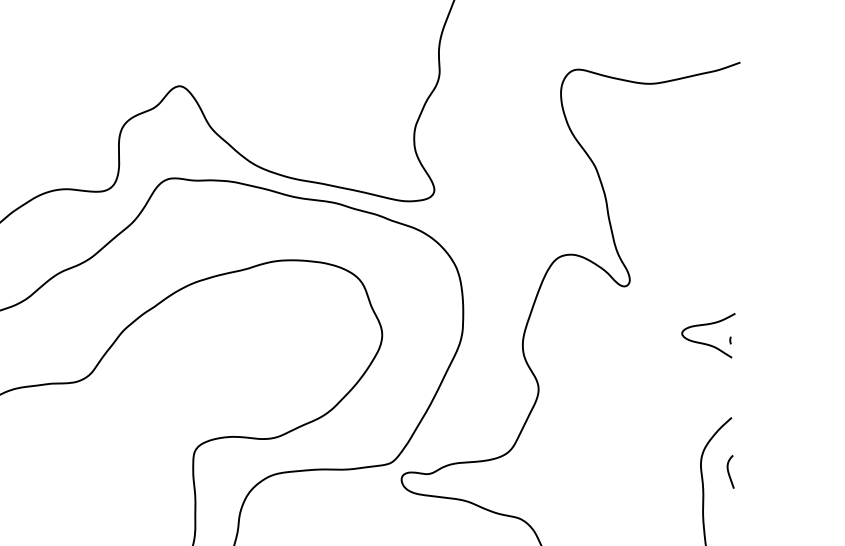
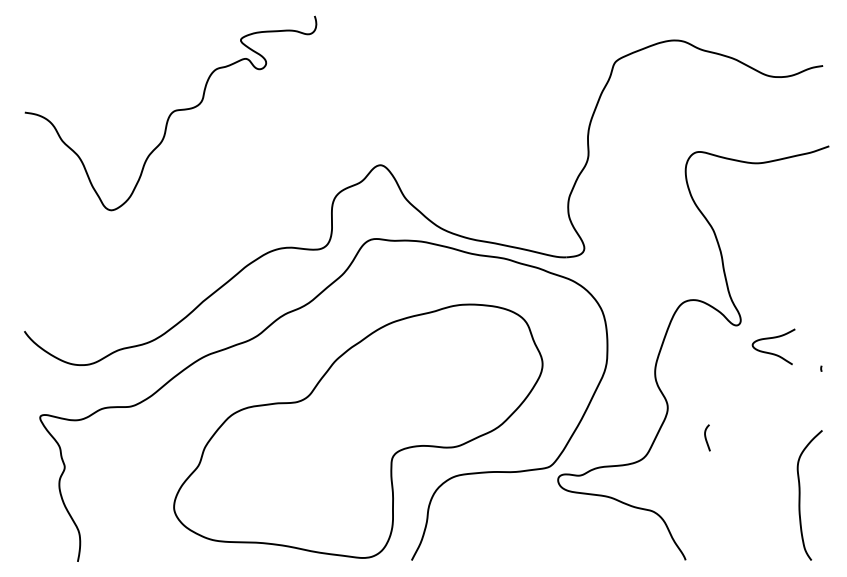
curve: (705, 342) -> (771, 352), moved
curve: (729, 471) -> (706, 437), moved

